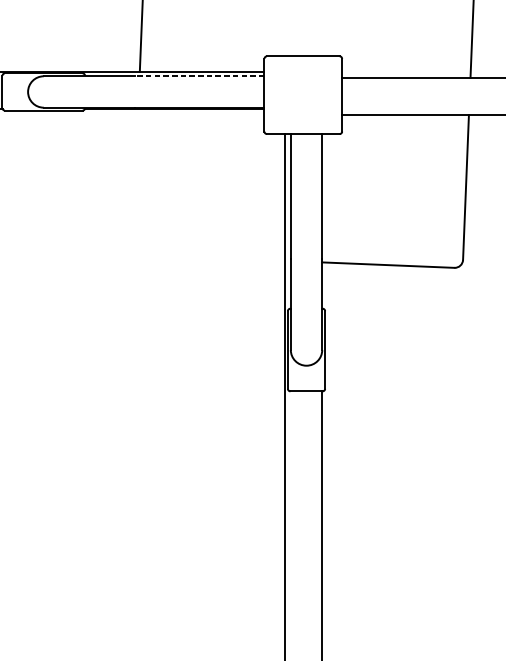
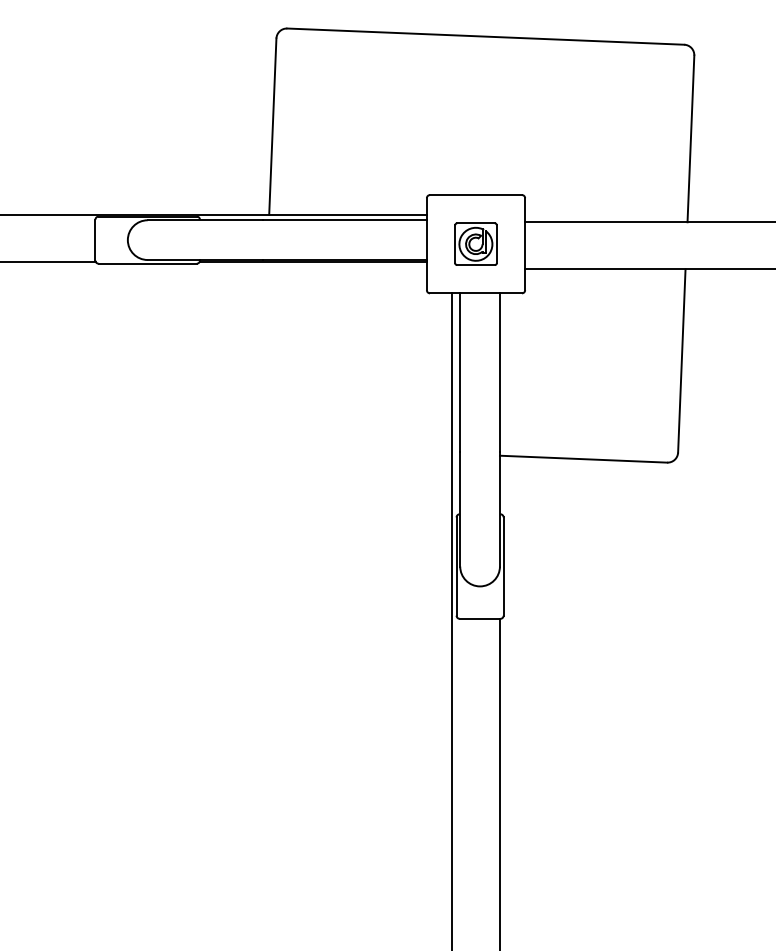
line: (199, 76) -> (344, 220), dashed -> solid
part: (302, 94) -> (475, 243), added

